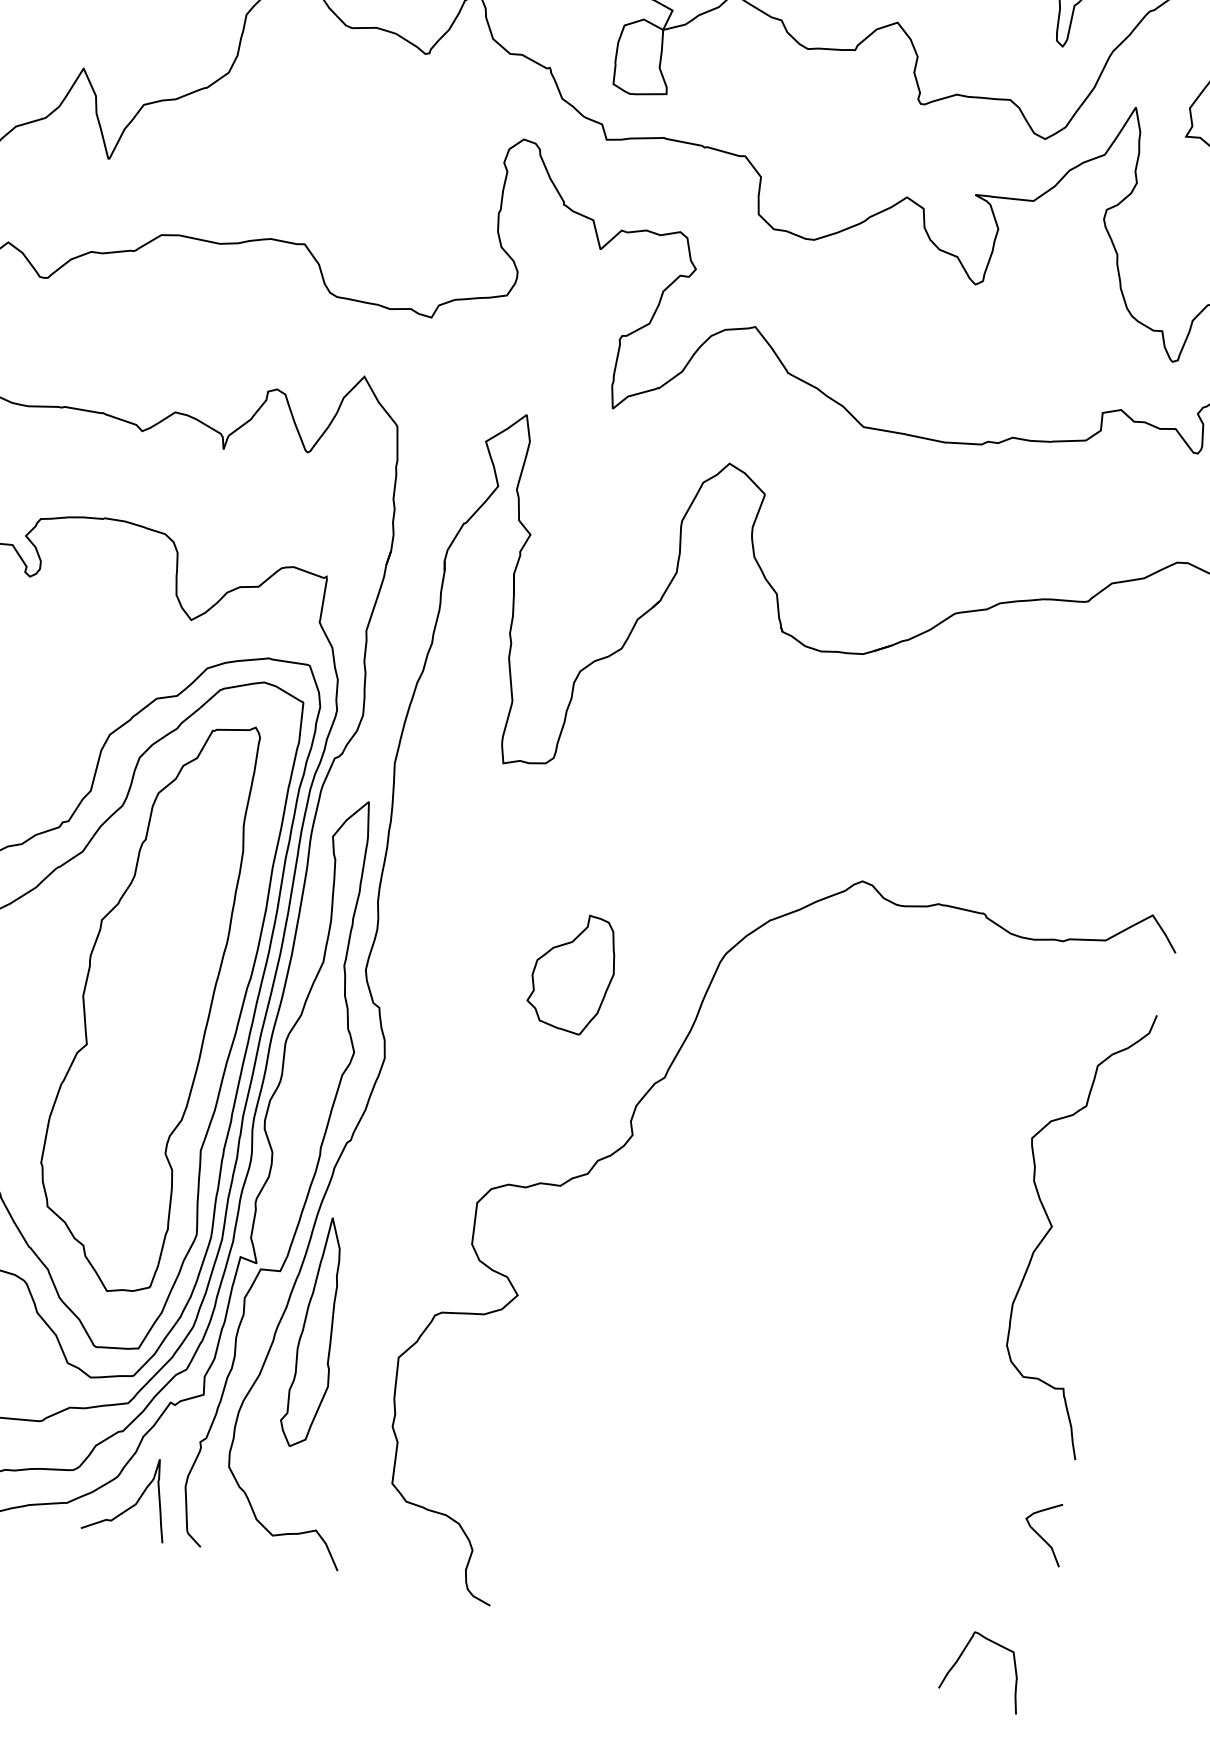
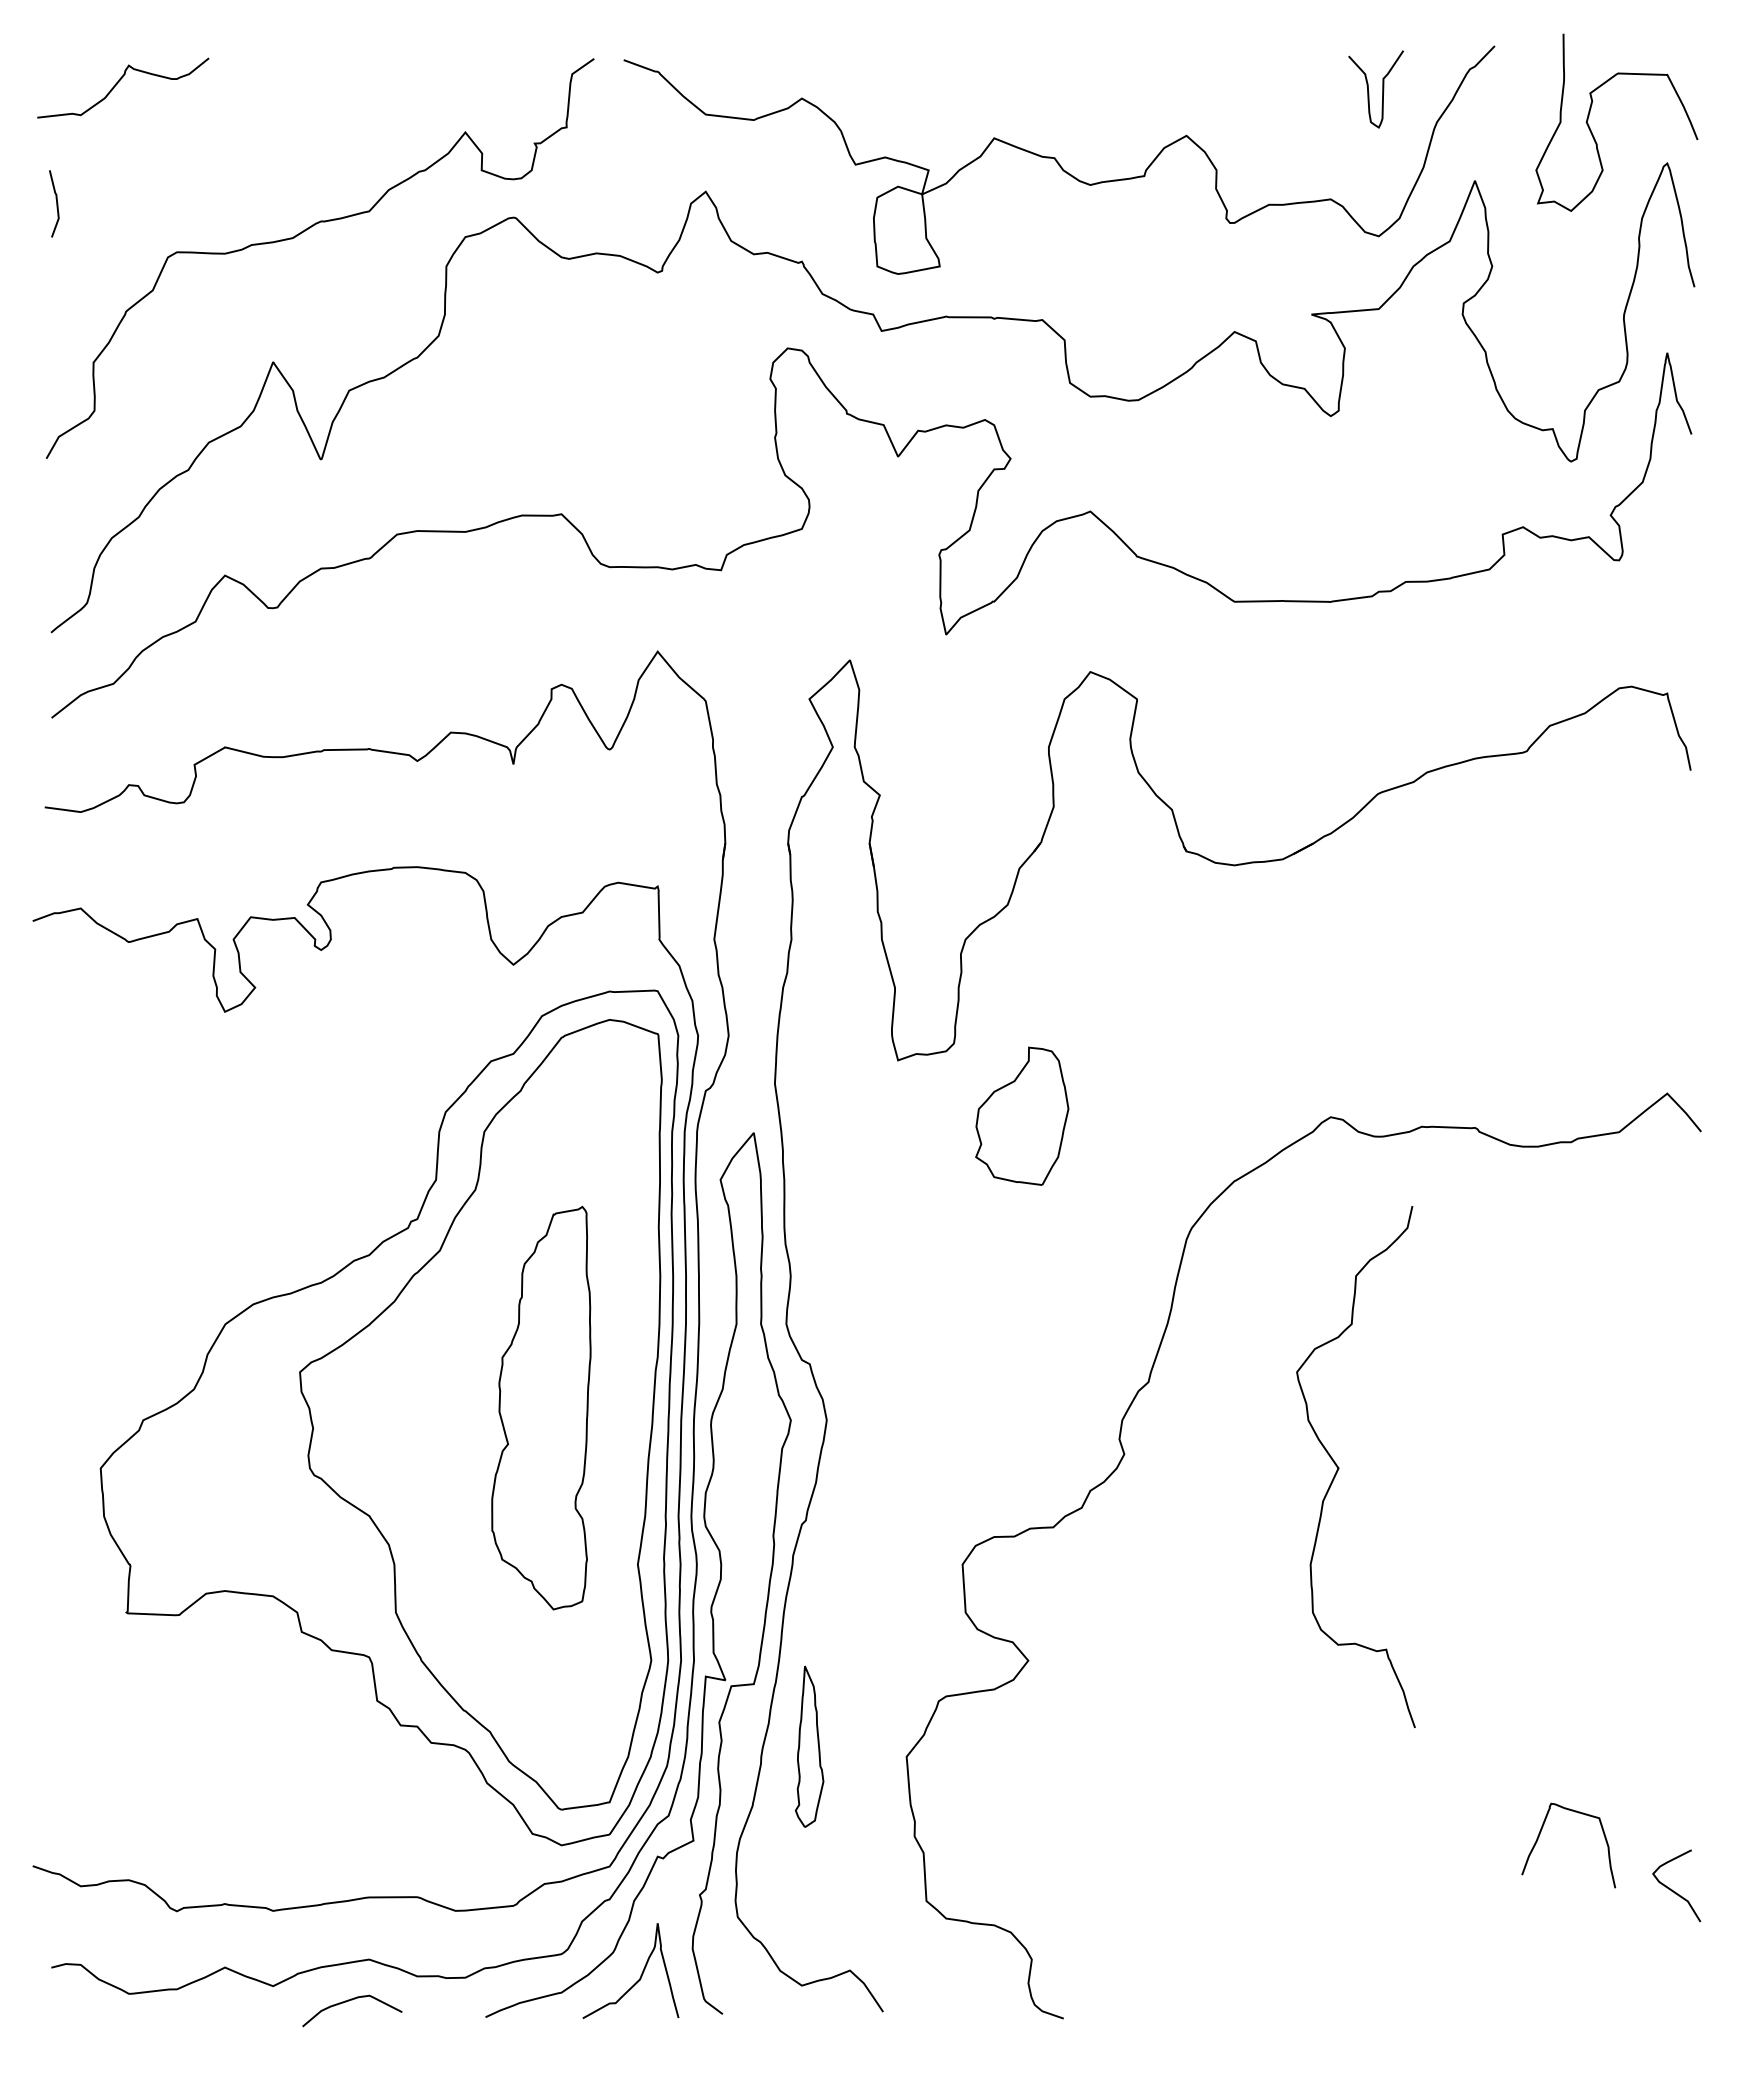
part: (573, 972) -> (1022, 1115), moved
part: (143, 1001) -> (541, 1407), size x0.6
curve: (1052, 1226) -> (1339, 1467), moved
part: (317, 1333) -> (809, 1746), size x0.6
curve: (1040, 1535) -> (1672, 1889), moved
curve: (962, 1655) -> (1541, 1832), moved

